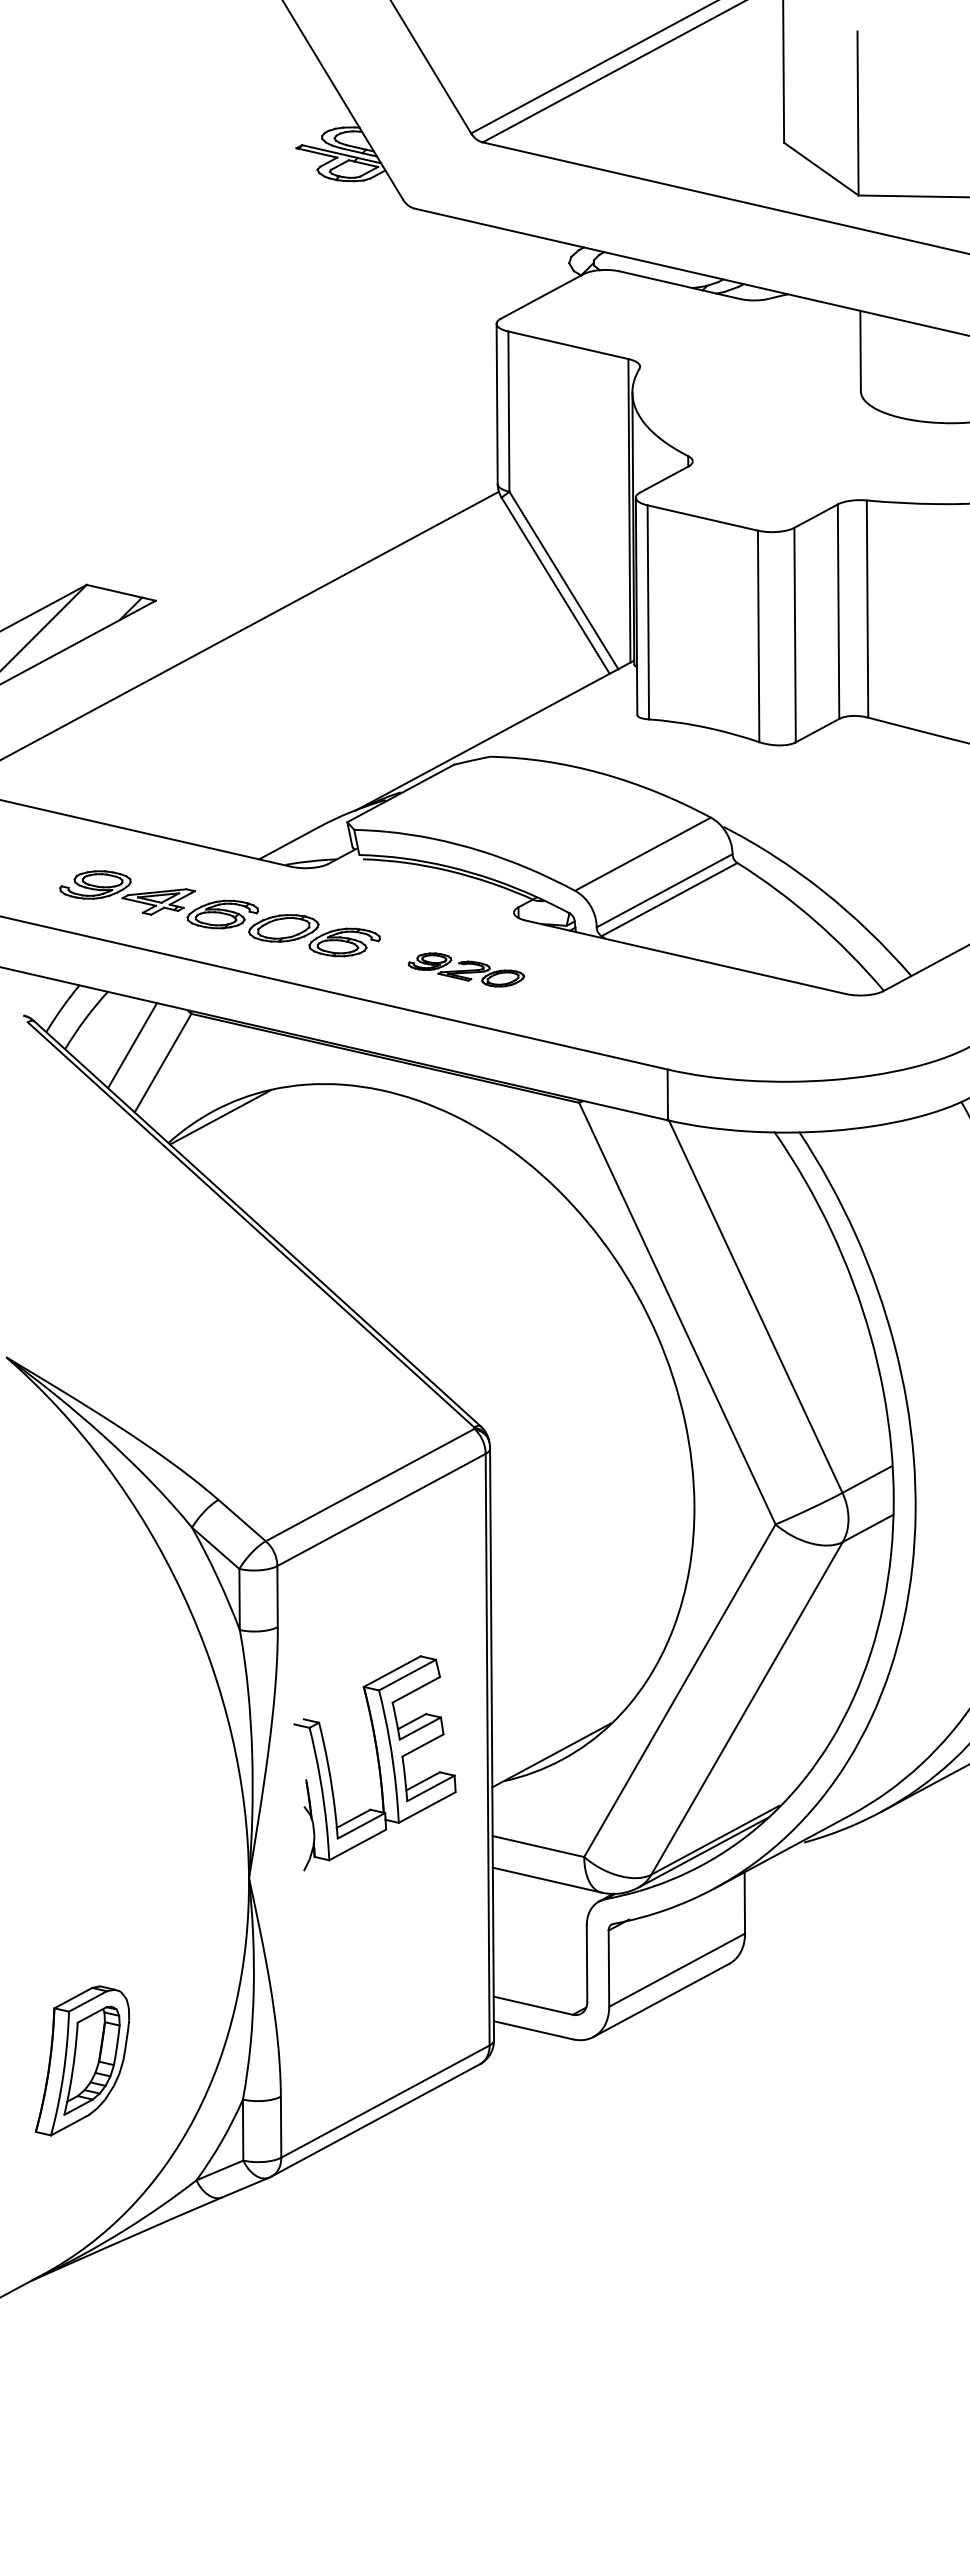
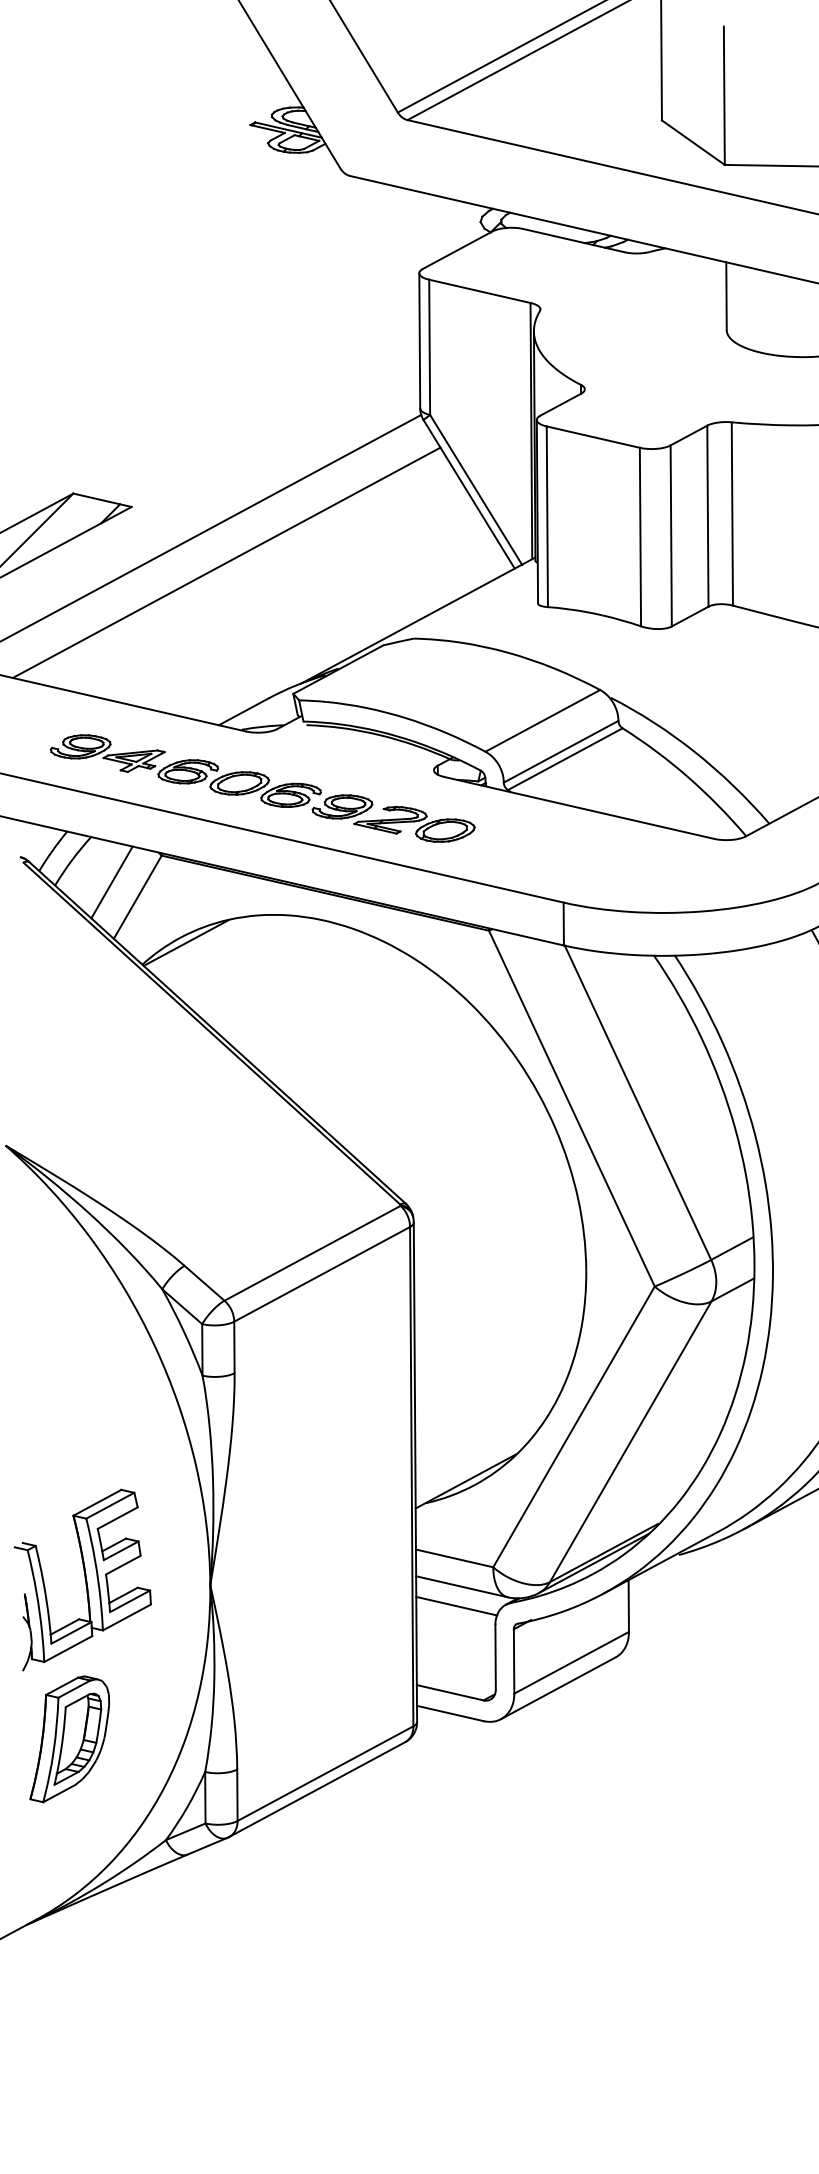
line: (268, 666) -> (226, 562), added
part: (466, 969) -> (393, 818), size x1.67
part: (374, 1763) -> (82, 1580), moved
line: (540, 1903) -> (456, 1606), added

